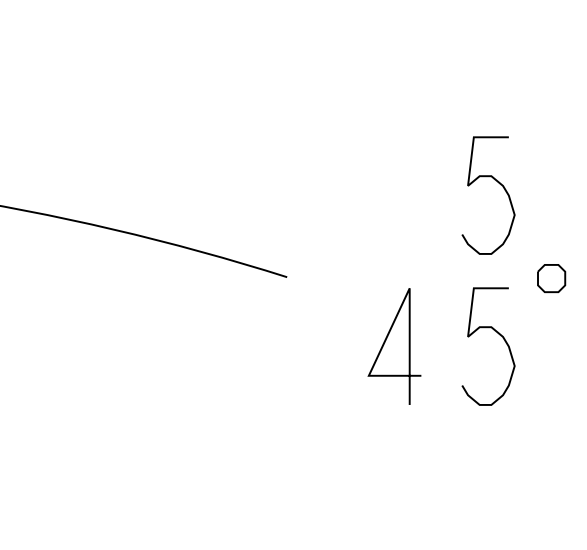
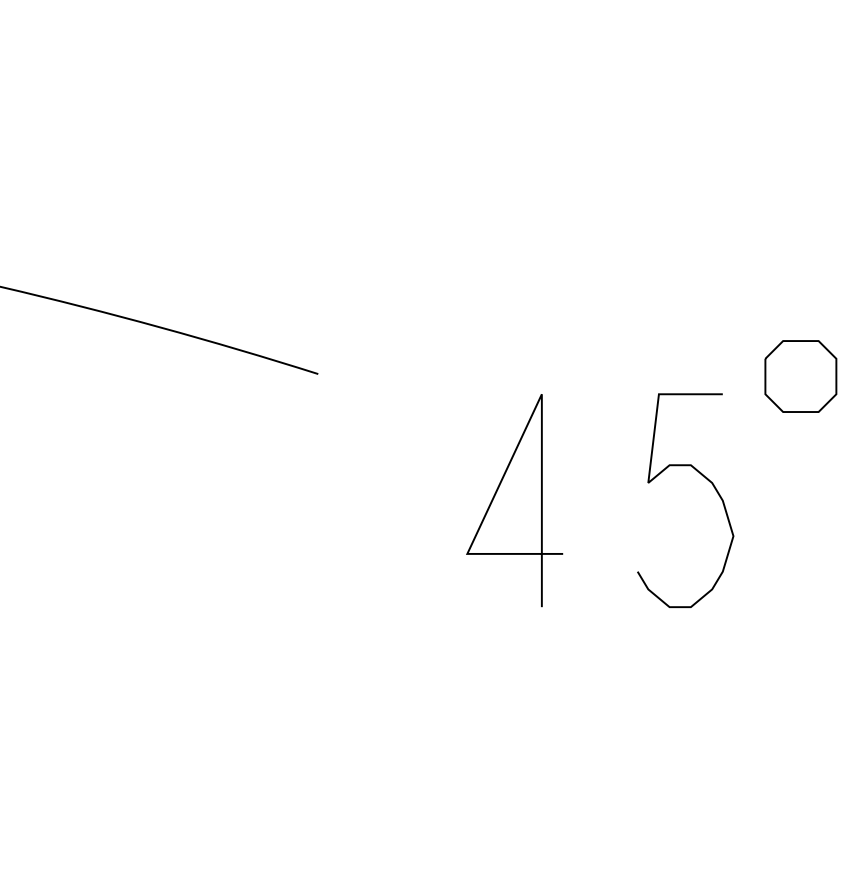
curve: (499, 184) -> (705, 204), removed
part: (551, 278) -> (800, 376), size x1.43

